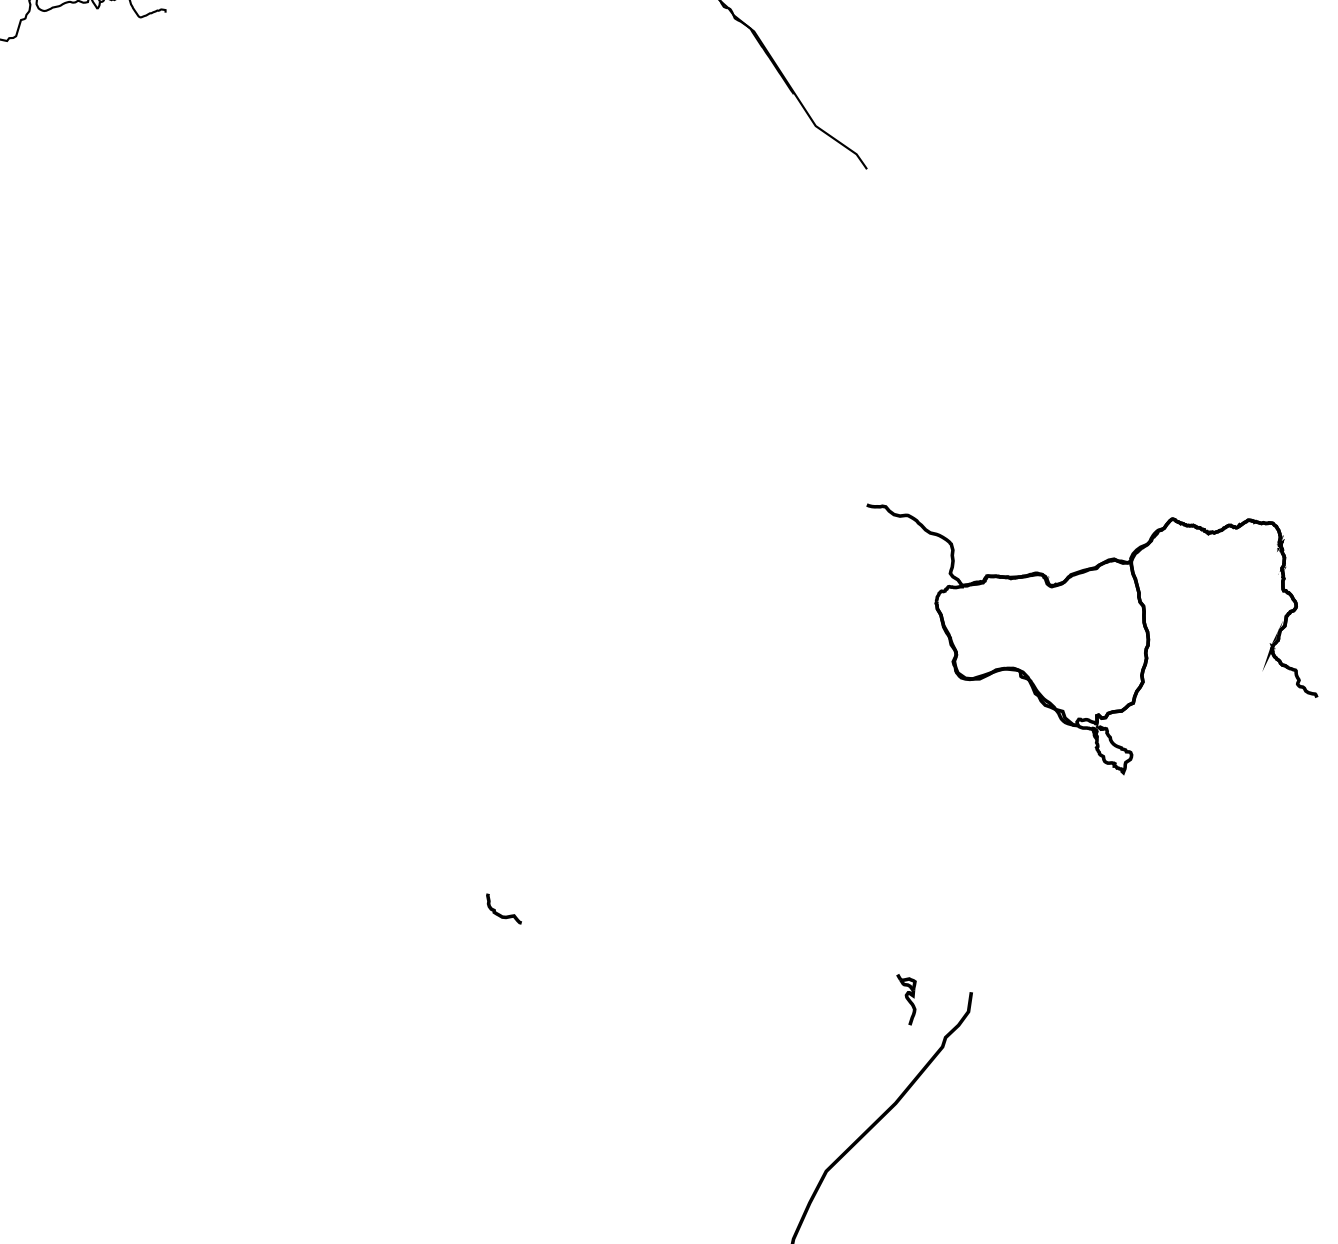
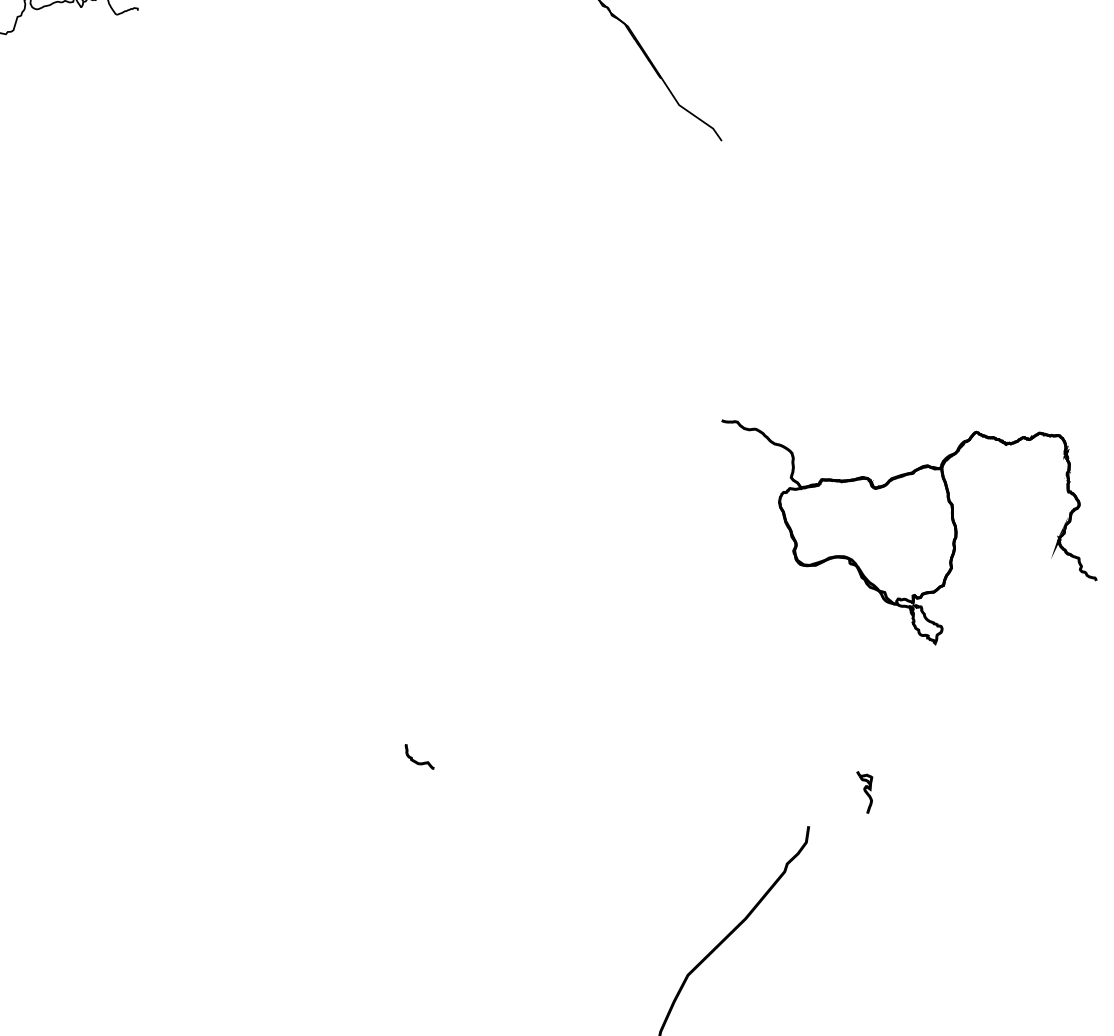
part: (906, 999) -> (864, 792), moved

